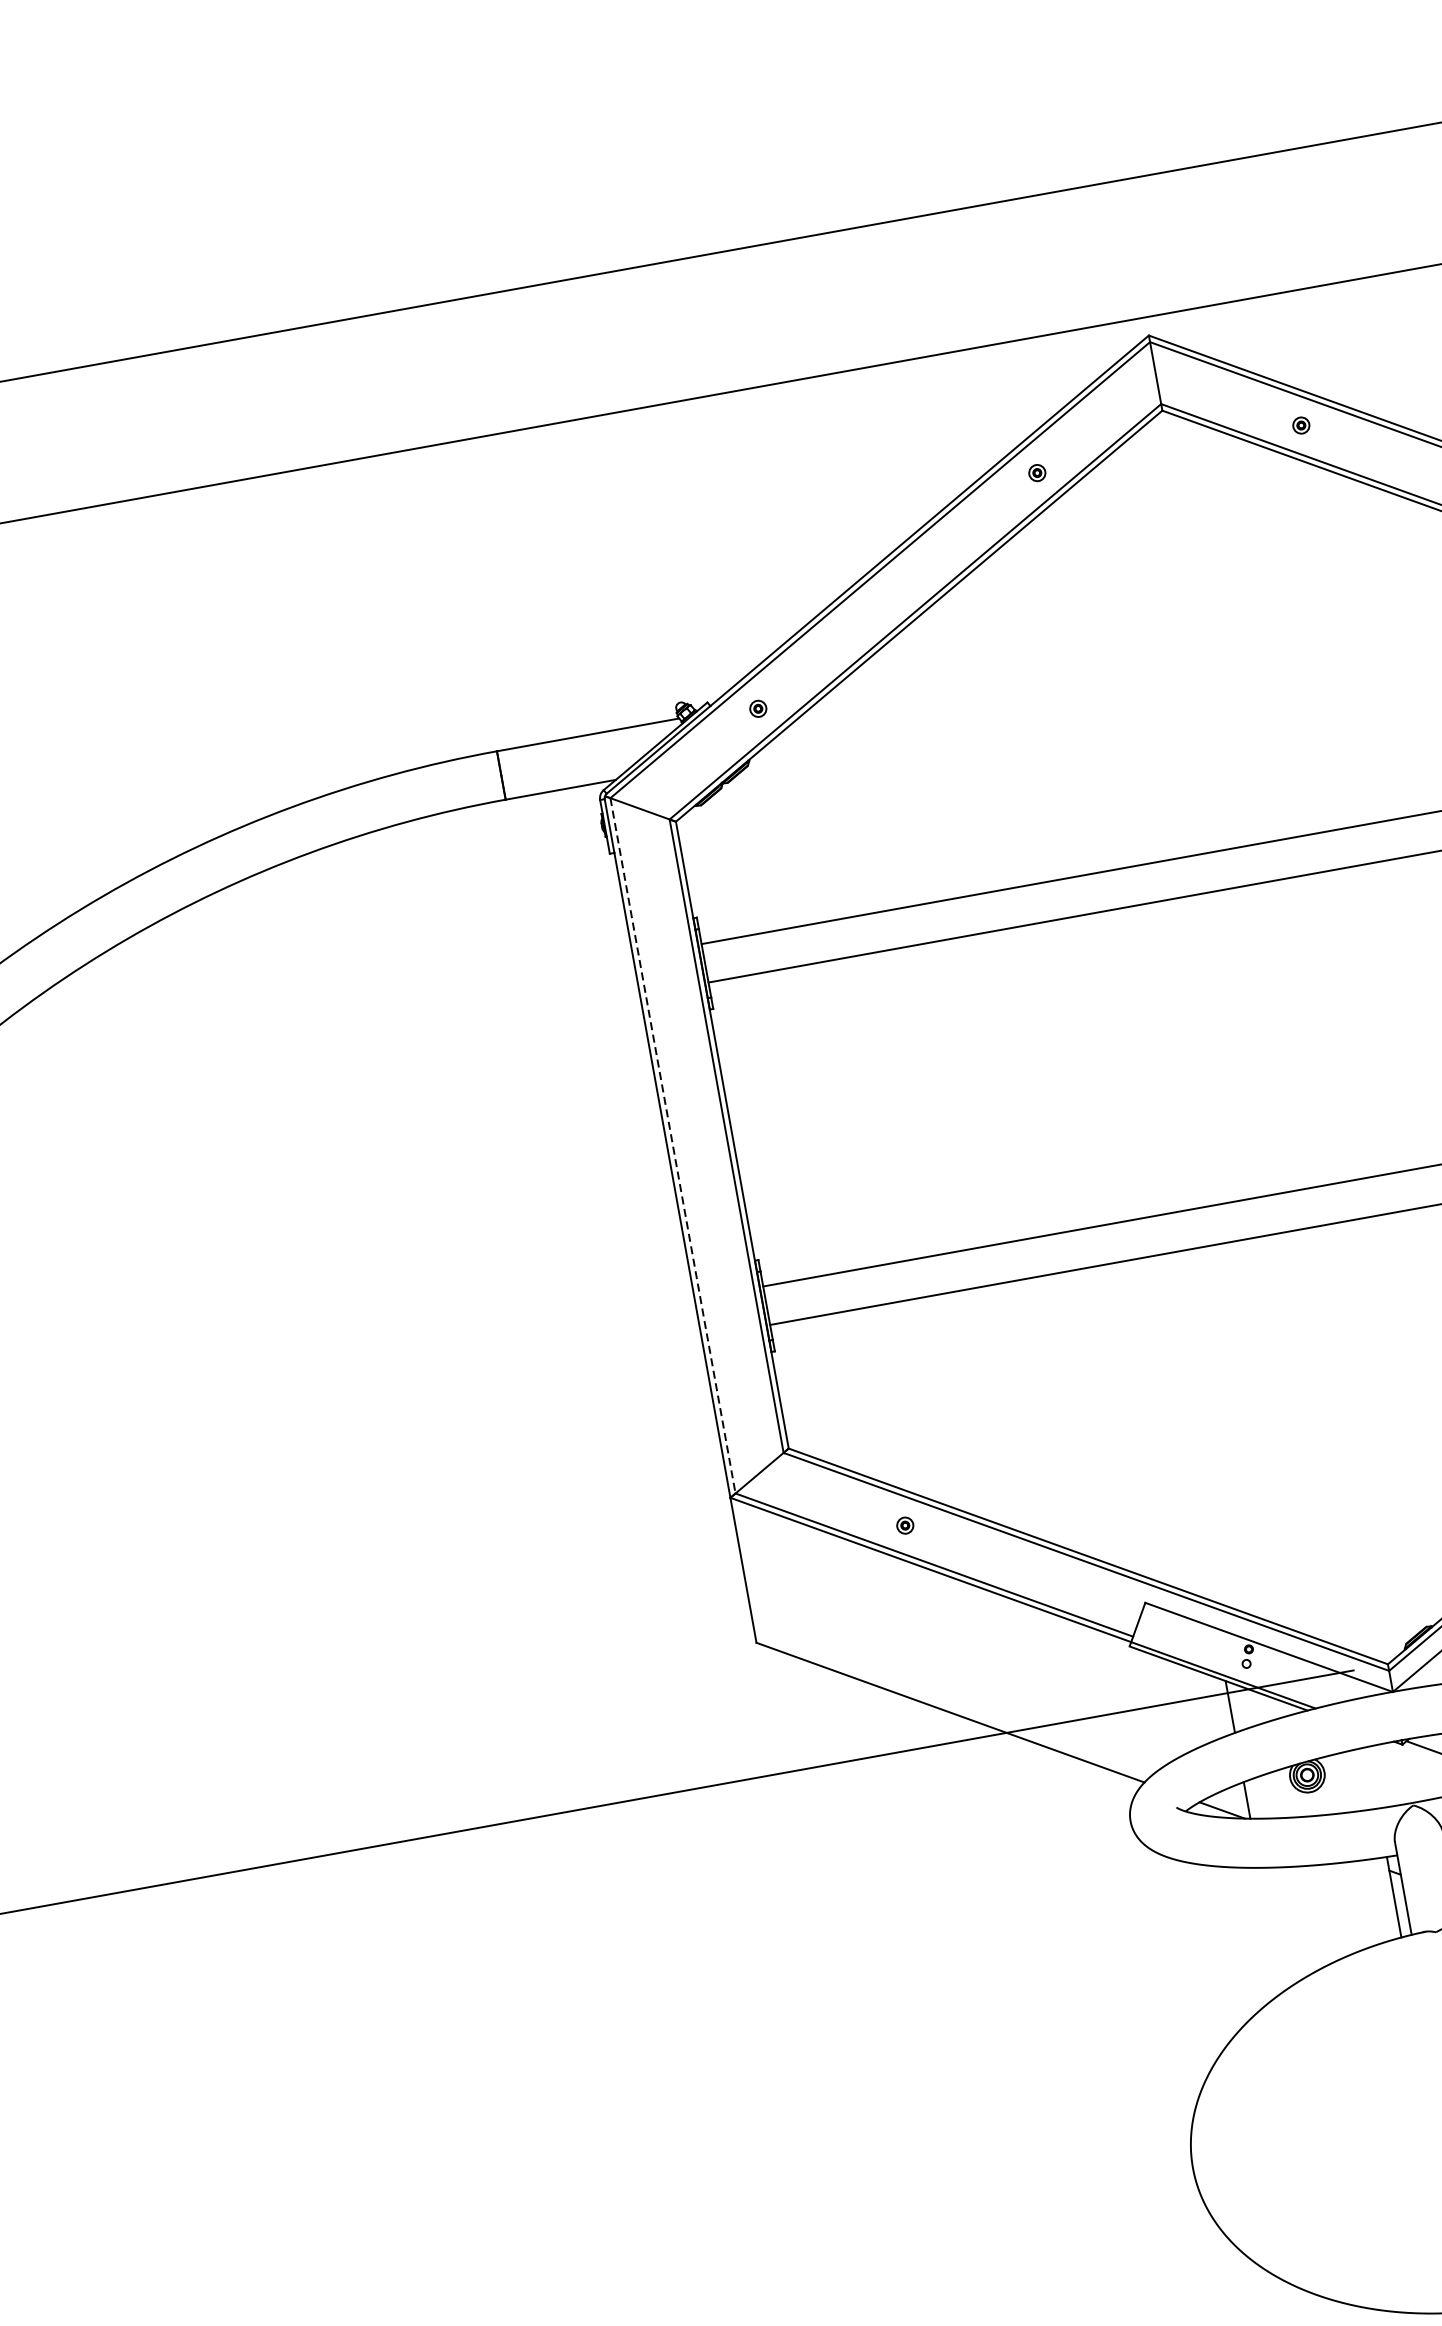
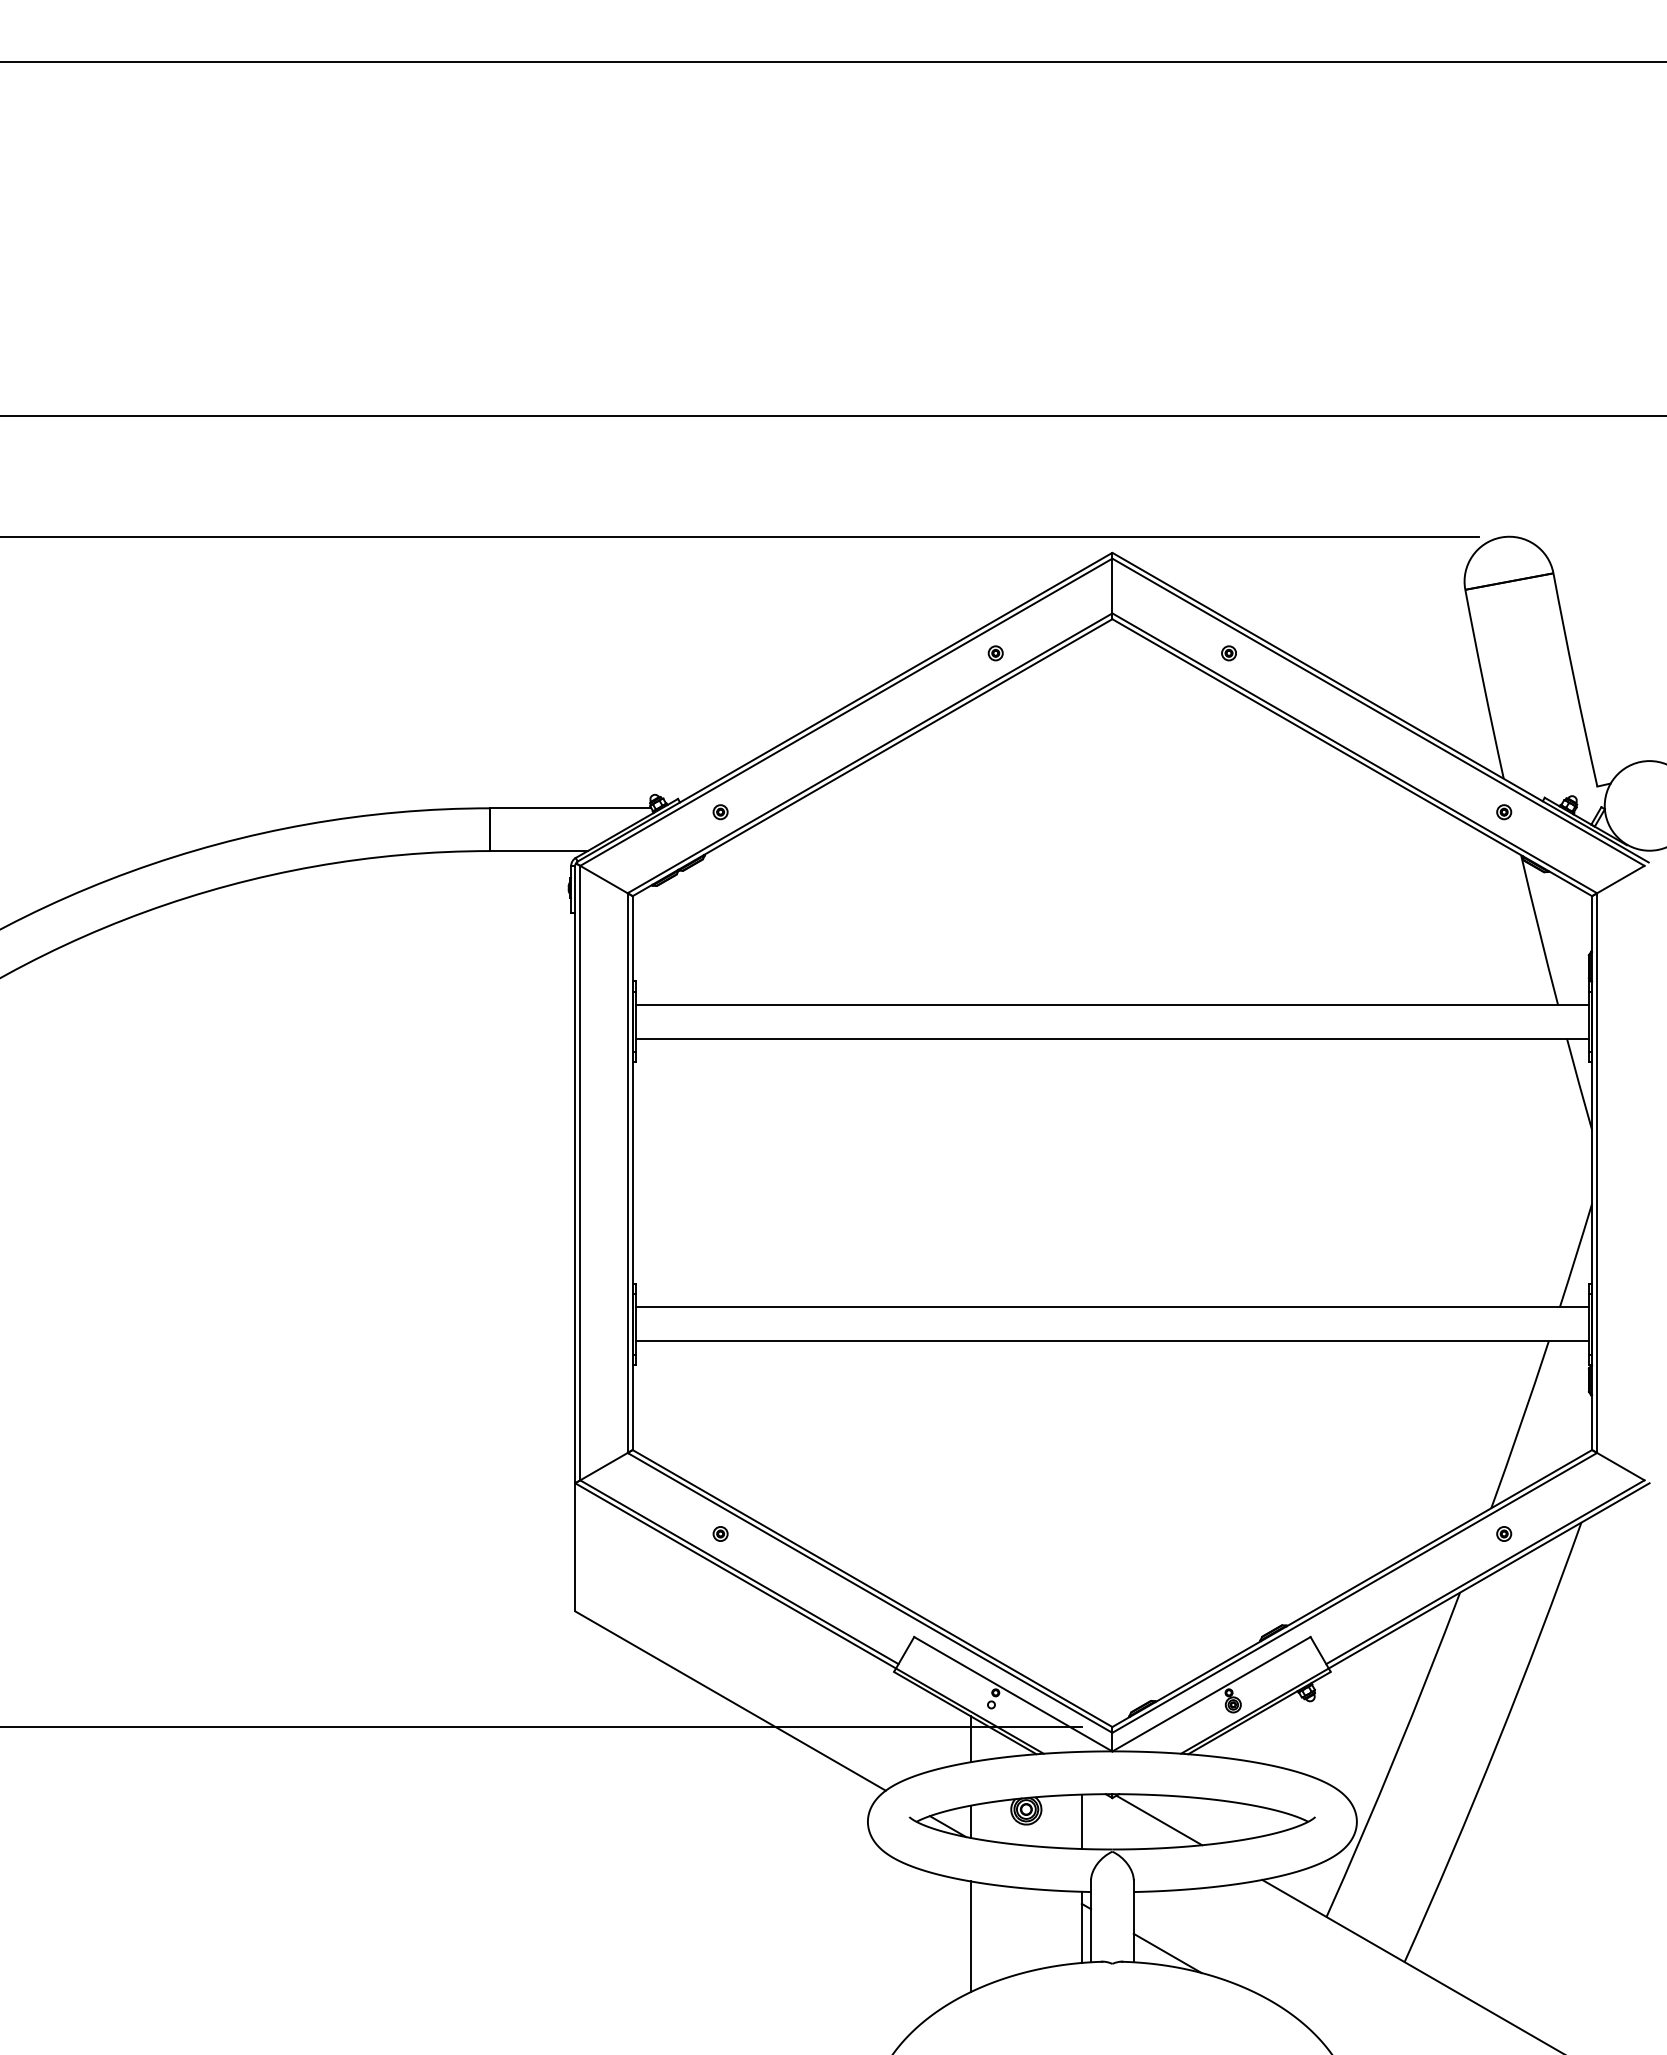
line: (673, 1146) -> (580, 1173), dashed -> solid
line: (1372, 1777) -> (1081, 1821), added
line: (1270, 1930) -> (970, 1936), added

